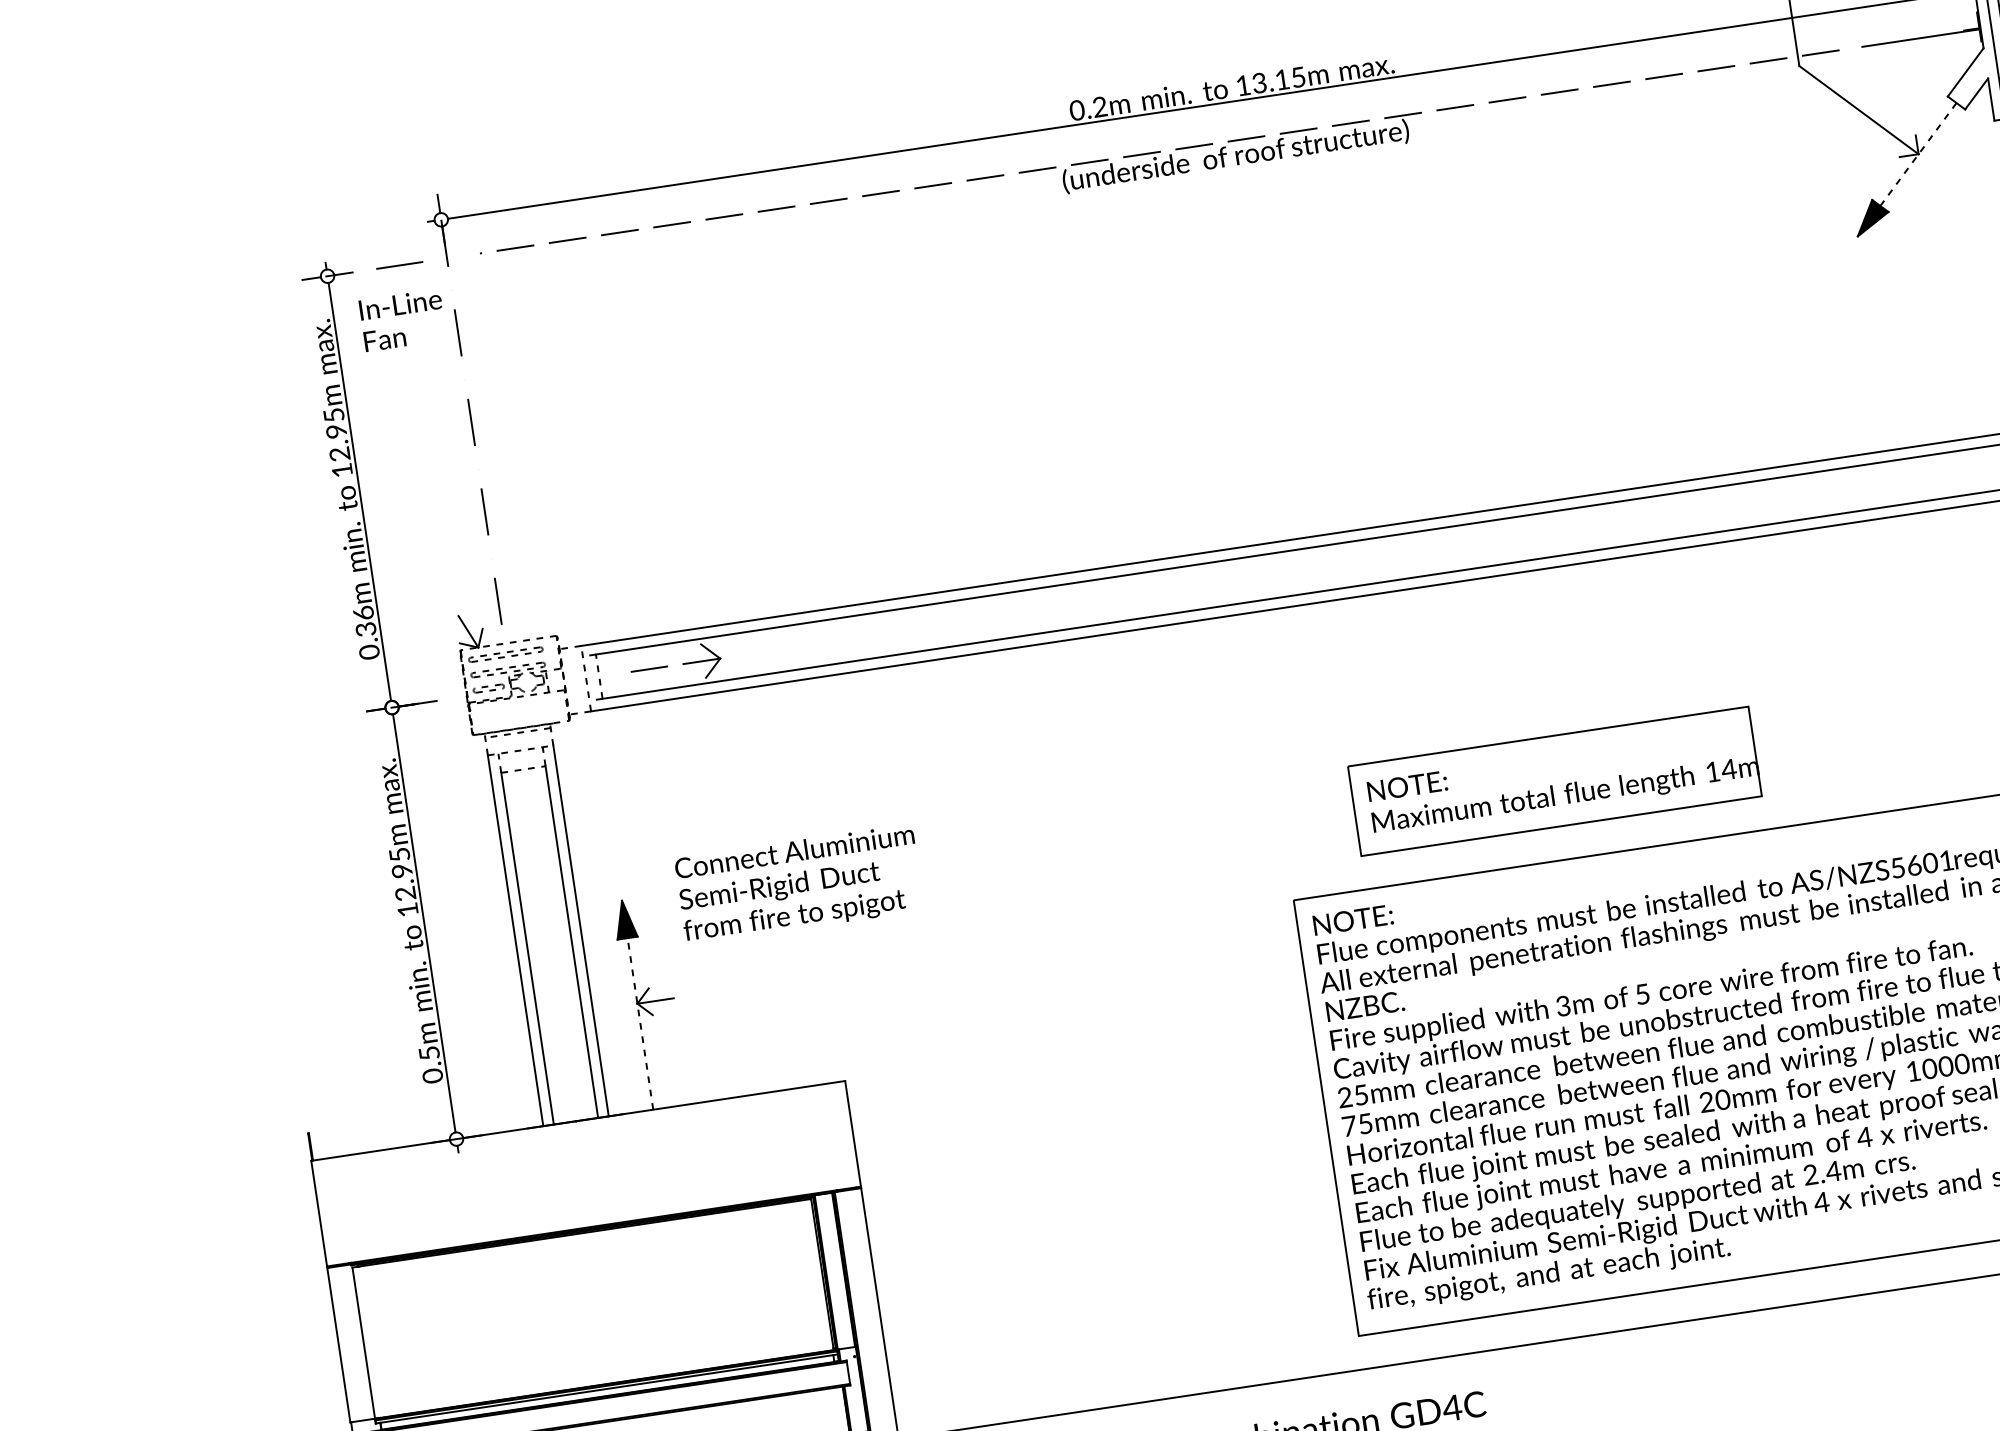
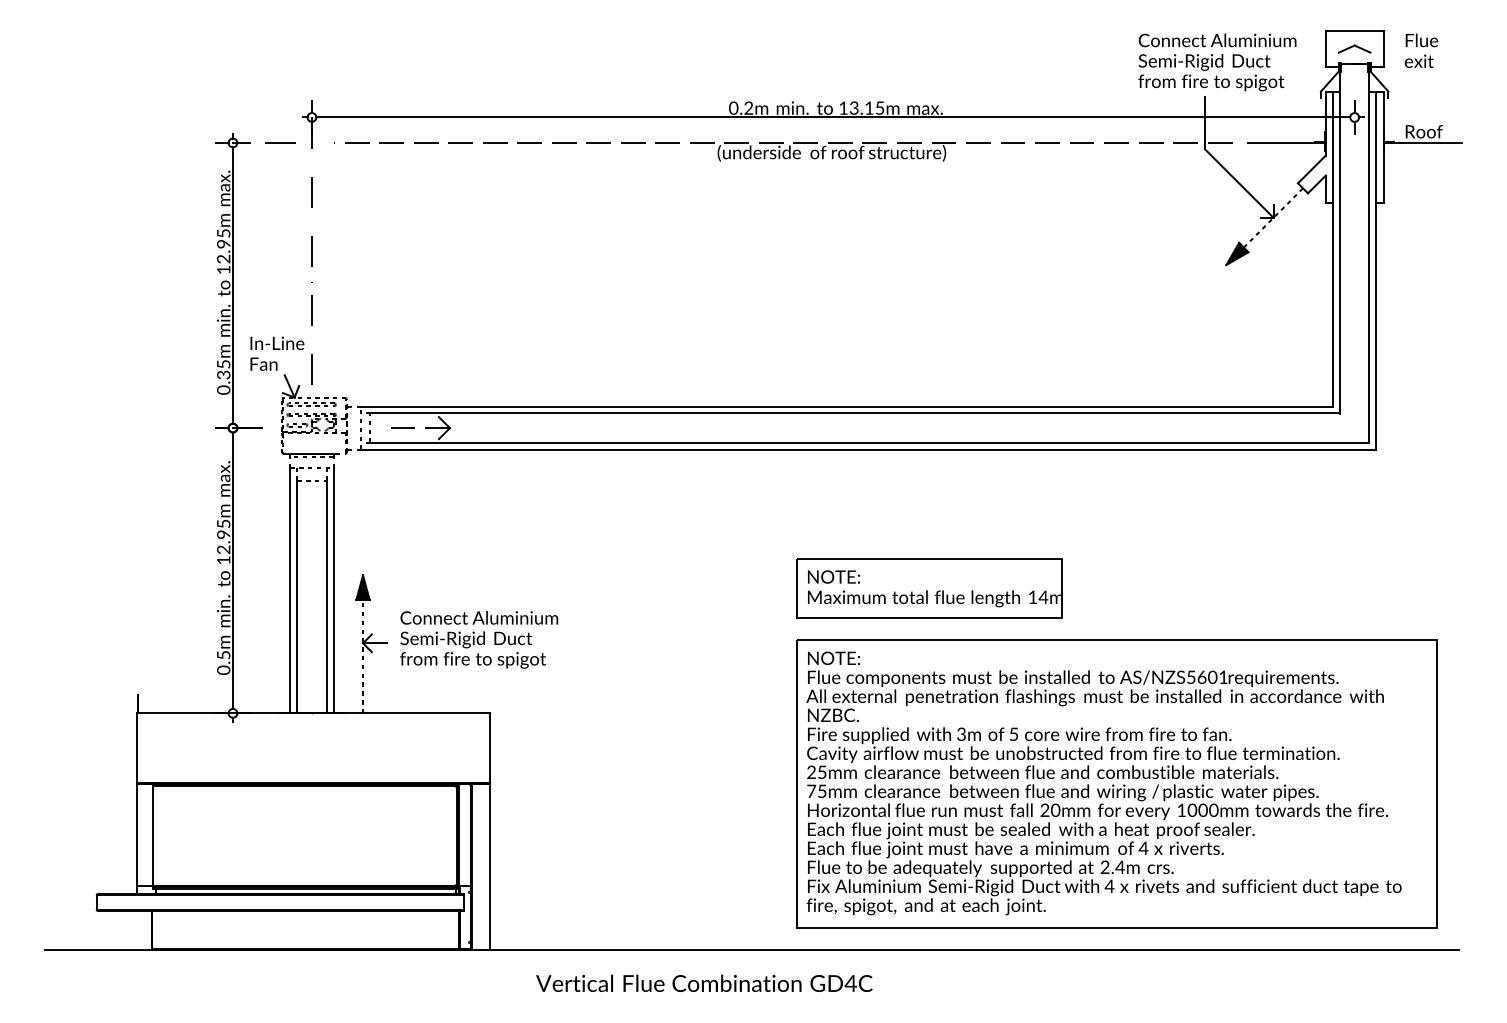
text: (402, 319) -> (277, 353), moved
text: (363, 612) -> (223, 363), 0.36m -> 0.35m
part: (1554, 781) -> (929, 588), moved
text: (799, 883) -> (479, 639), moved

